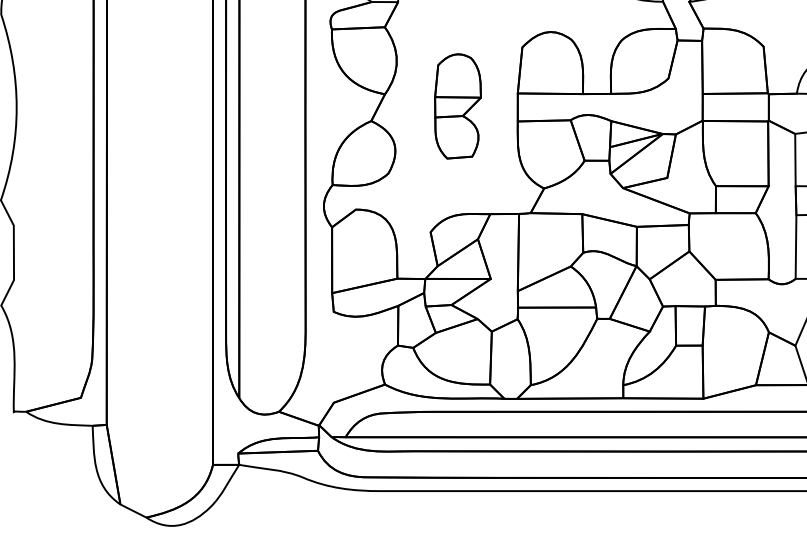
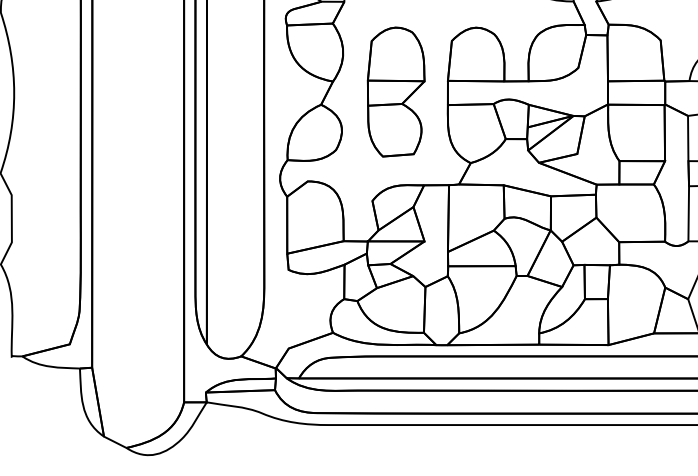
part: (457, 106) -> (395, 92), size x1.43

